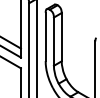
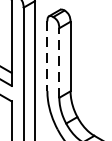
line: (45, 37) -> (47, 57), solid -> dashed
line: (53, 41) -> (58, 62), solid -> dashed

